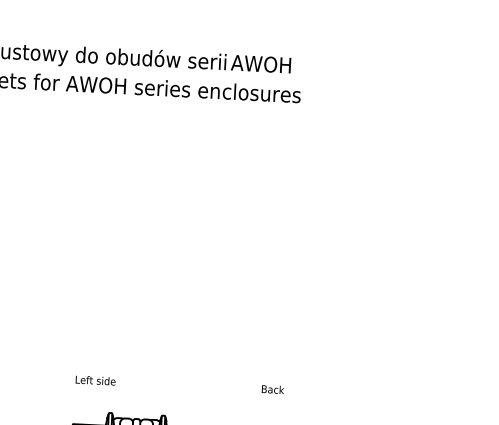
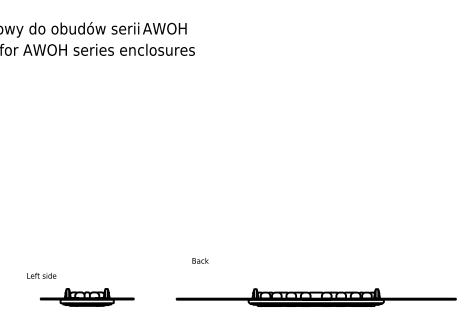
text: (95, 380) -> (41, 275), moved
text: (272, 389) -> (200, 260), moved

